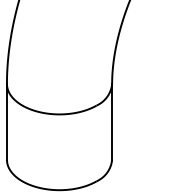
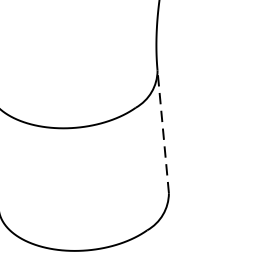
line: (112, 121) -> (163, 131), solid -> dashed

